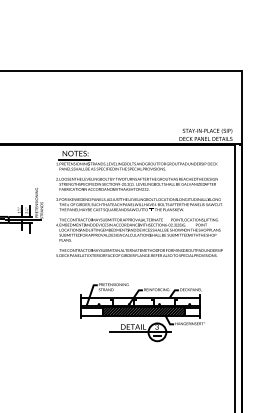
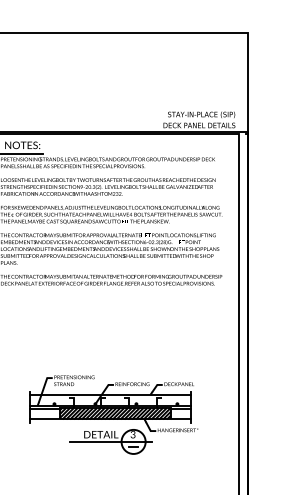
part: (142, 312) -> (113, 415), moved

